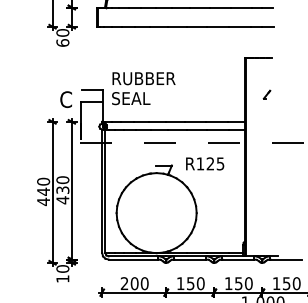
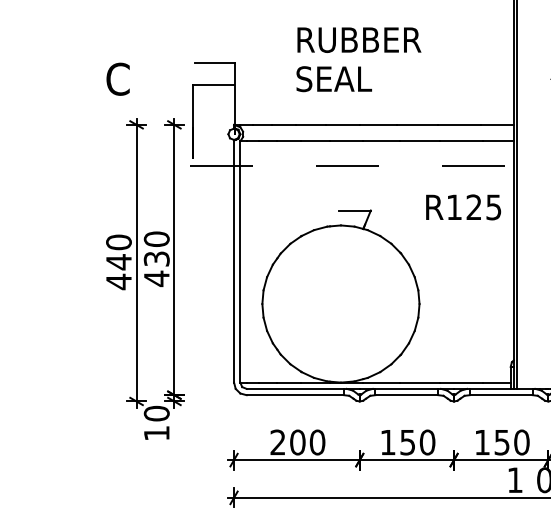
text: (143, 88) -> (358, 59), moved
text: (65, 99) -> (116, 78), moved
text: (205, 163) -> (464, 206), moved

